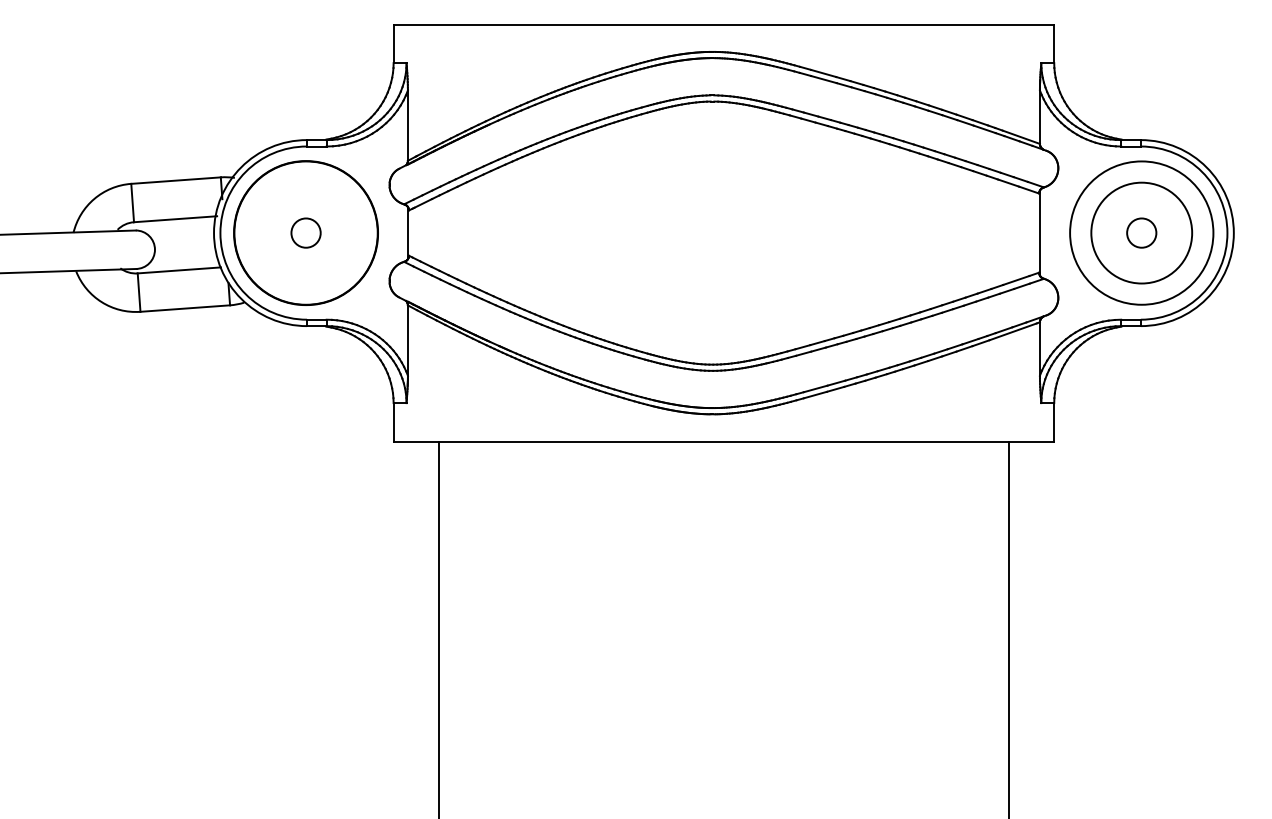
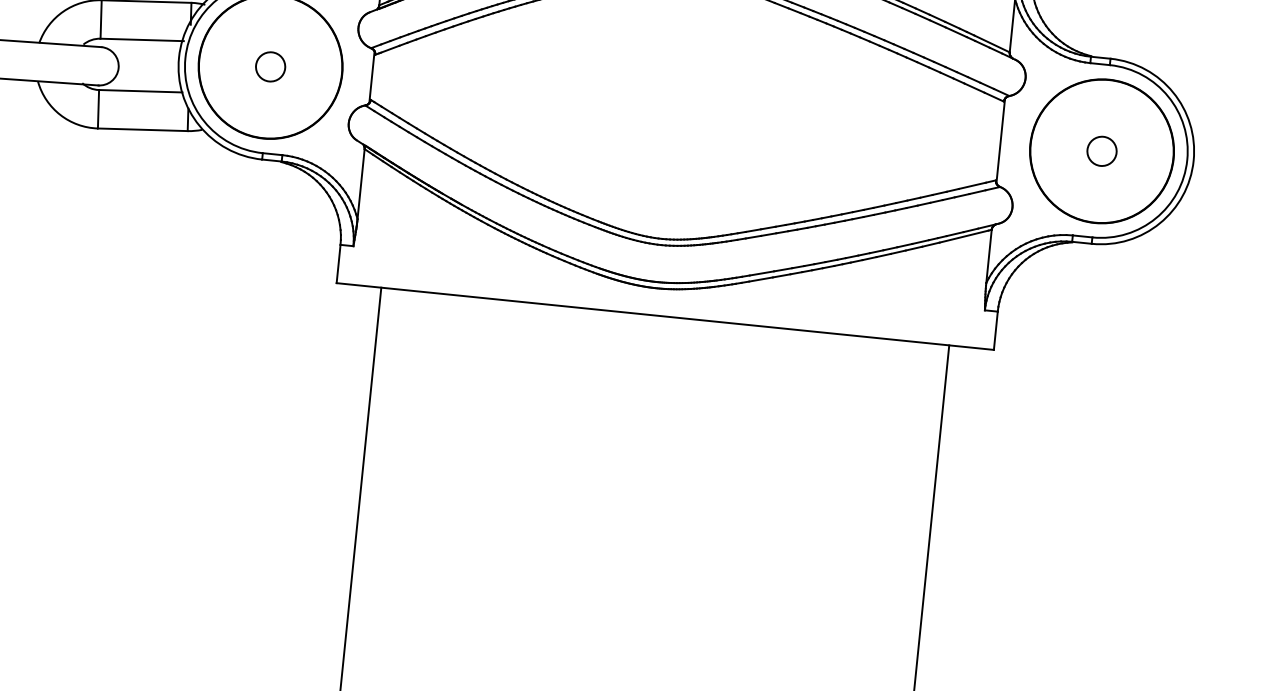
circle: (1141, 233) -> (1101, 151), size x1.43

